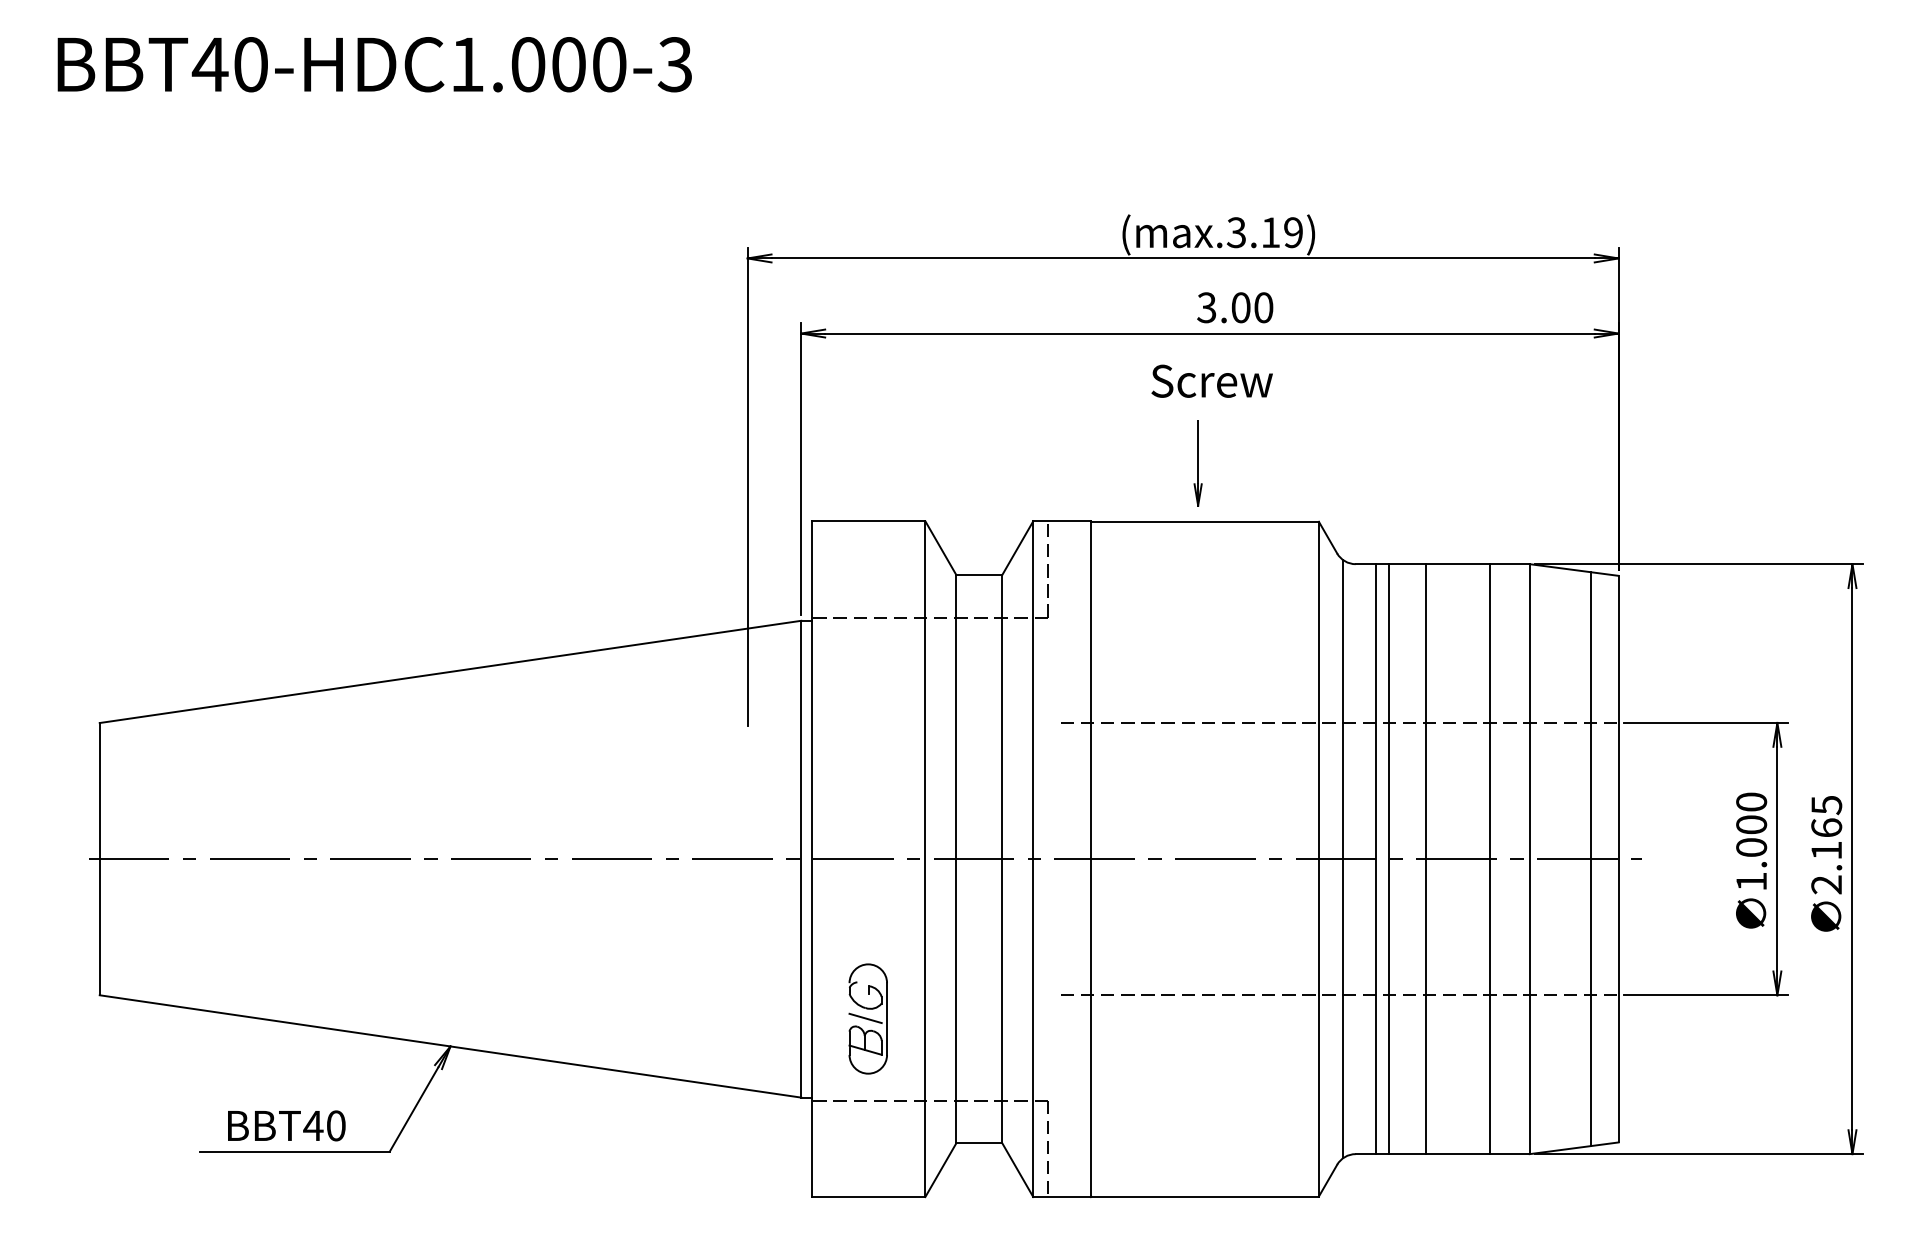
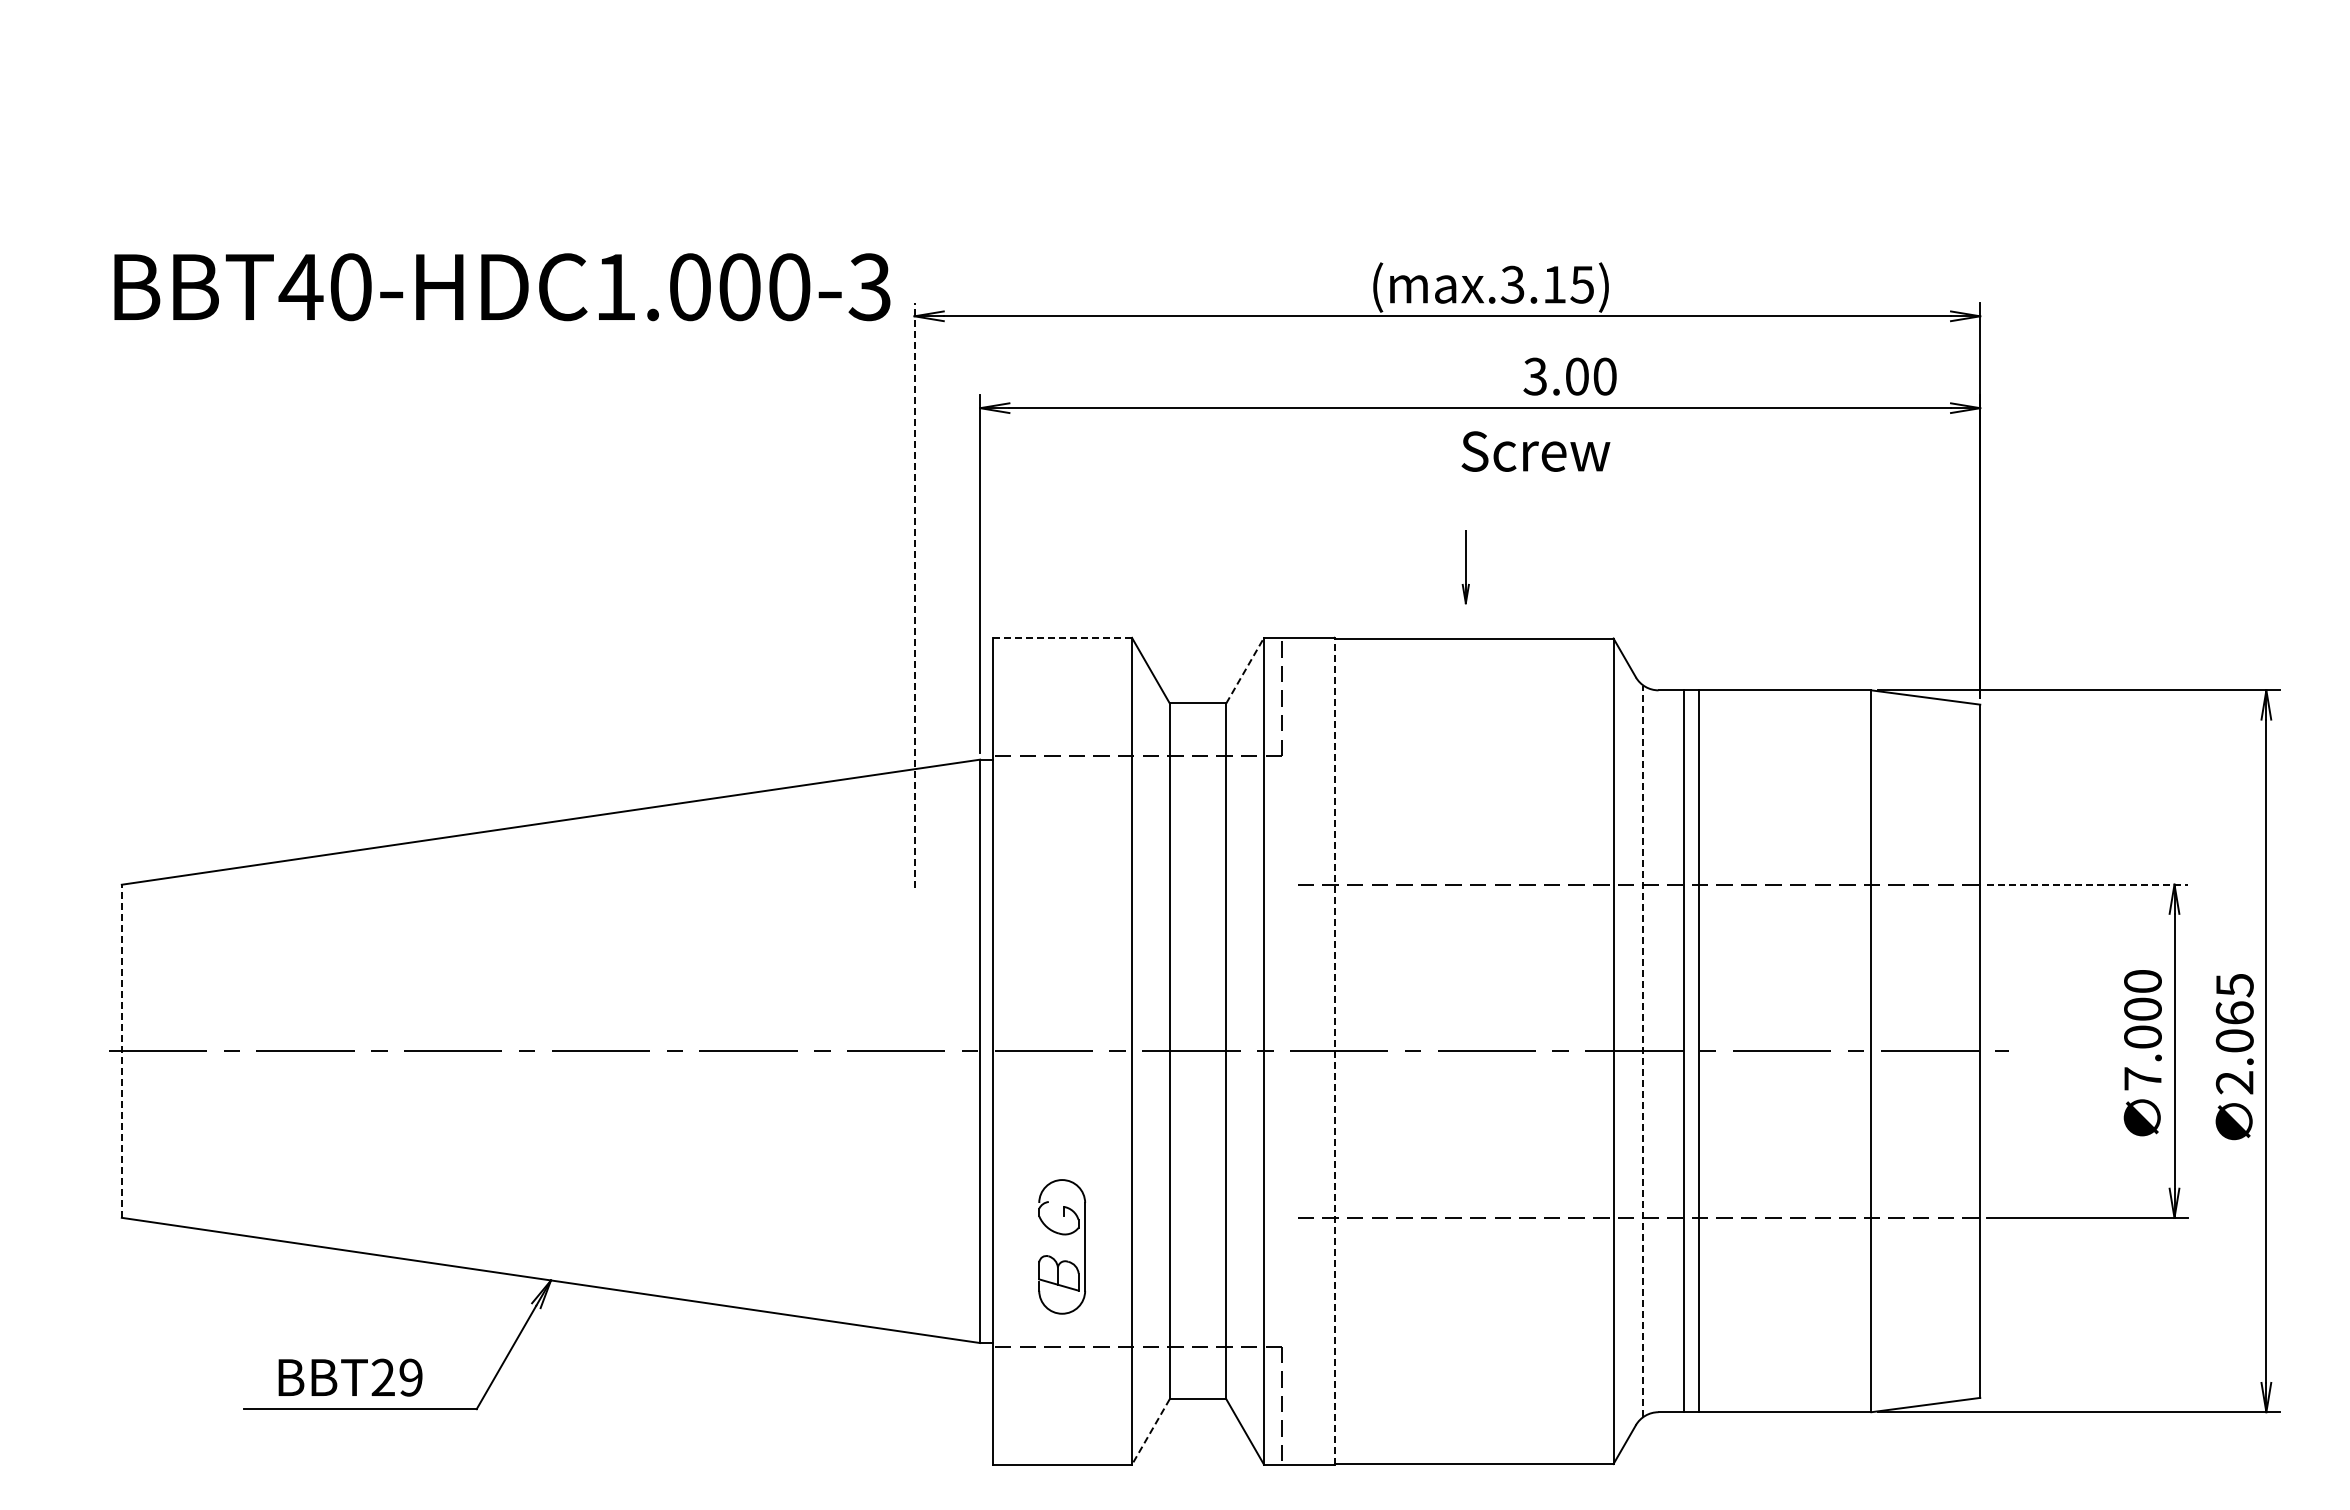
text: (374, 64) -> (502, 287), moved
text: (1292, 232) -> (1581, 284), (max.3.19) -> (max.3.15)
text: (1234, 307) -> (1569, 376), moved
text: (1211, 381) -> (1535, 451), moved
part: (1197, 462) -> (1465, 566), size x0.7
line: (747, 486) -> (914, 595), solid -> dashed
line: (869, 520) -> (1063, 637), solid -> dashed
line: (1018, 547) -> (1245, 670), solid -> dashed
line: (1706, 722) -> (2087, 884), solid -> dashed
text: (1826, 850) -> (2234, 1040), 2.165 -> 2.065
line: (1090, 858) -> (1334, 1050), solid -> dashed
line: (99, 859) -> (121, 1051), solid -> dashed
line: (1343, 859) -> (1643, 1051), solid -> dashed
line: (1425, 859) -> (1744, 1051), removed
line: (1489, 859) -> (1822, 1051), removed
line: (1591, 859) -> (1946, 1051), removed
text: (1751, 881) -> (2142, 1078), 1.000 -> 7.000
line: (865, 1017) -> (1058, 1245), removed
text: (324, 1125) -> (396, 1377), BBT40 -> BBT29
line: (940, 1169) -> (1150, 1431), solid -> dashed

